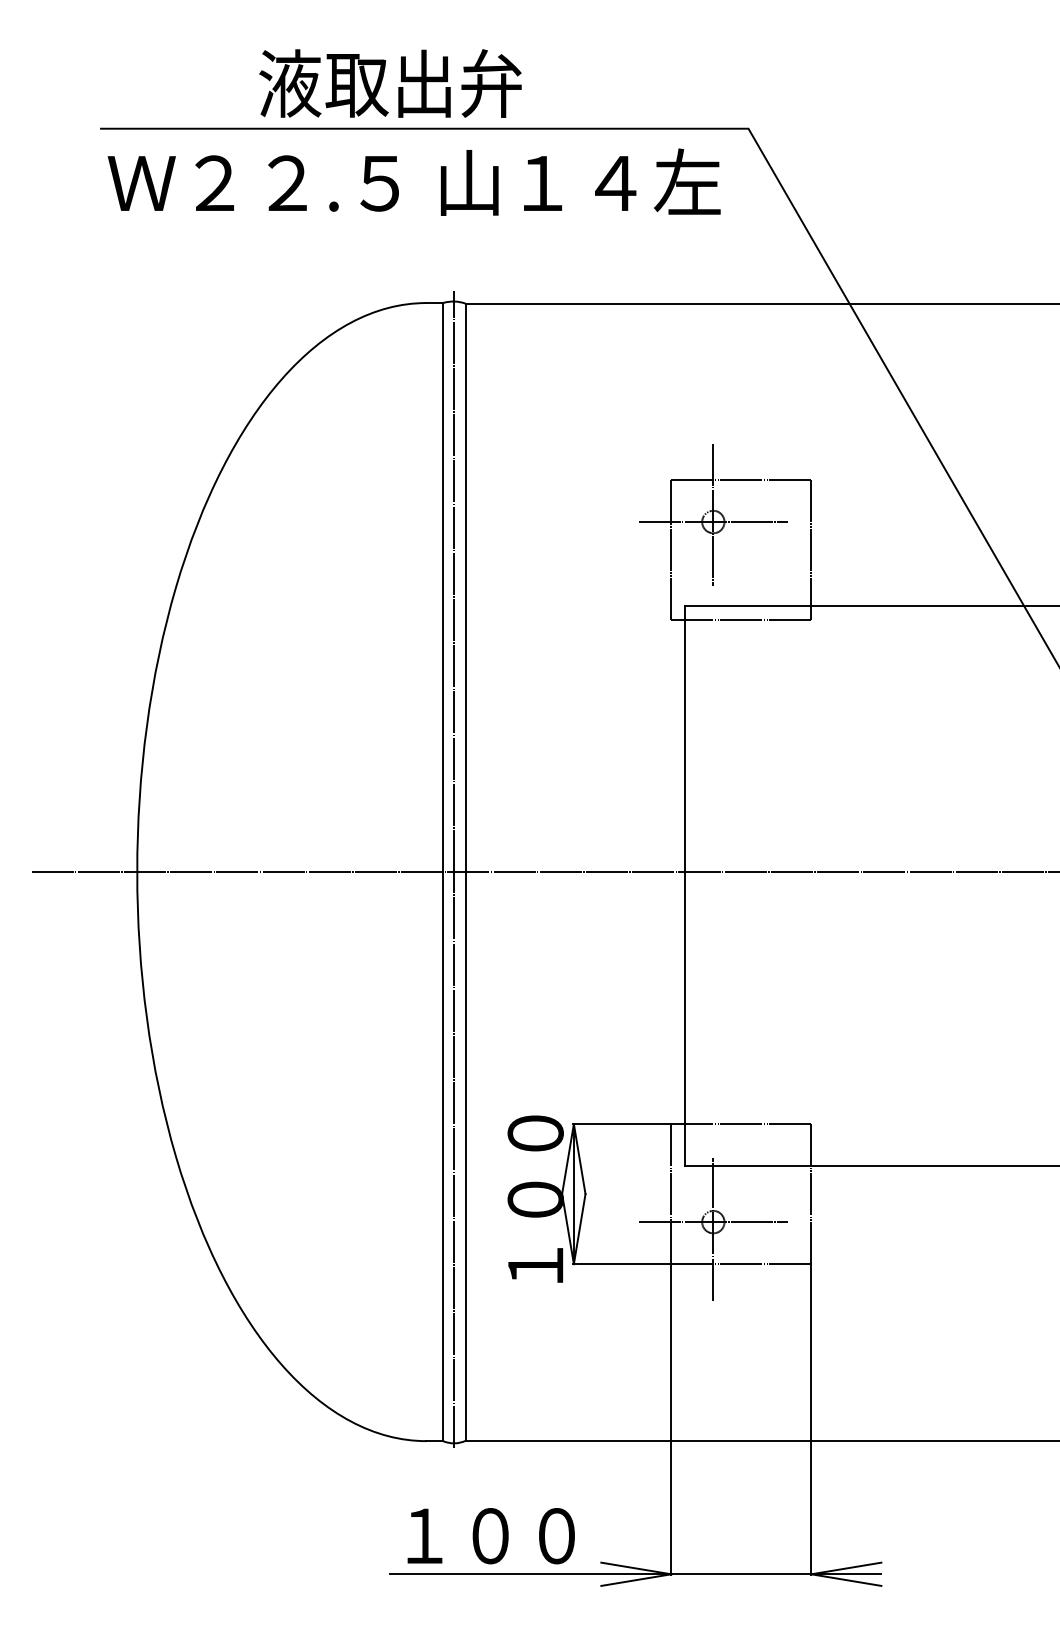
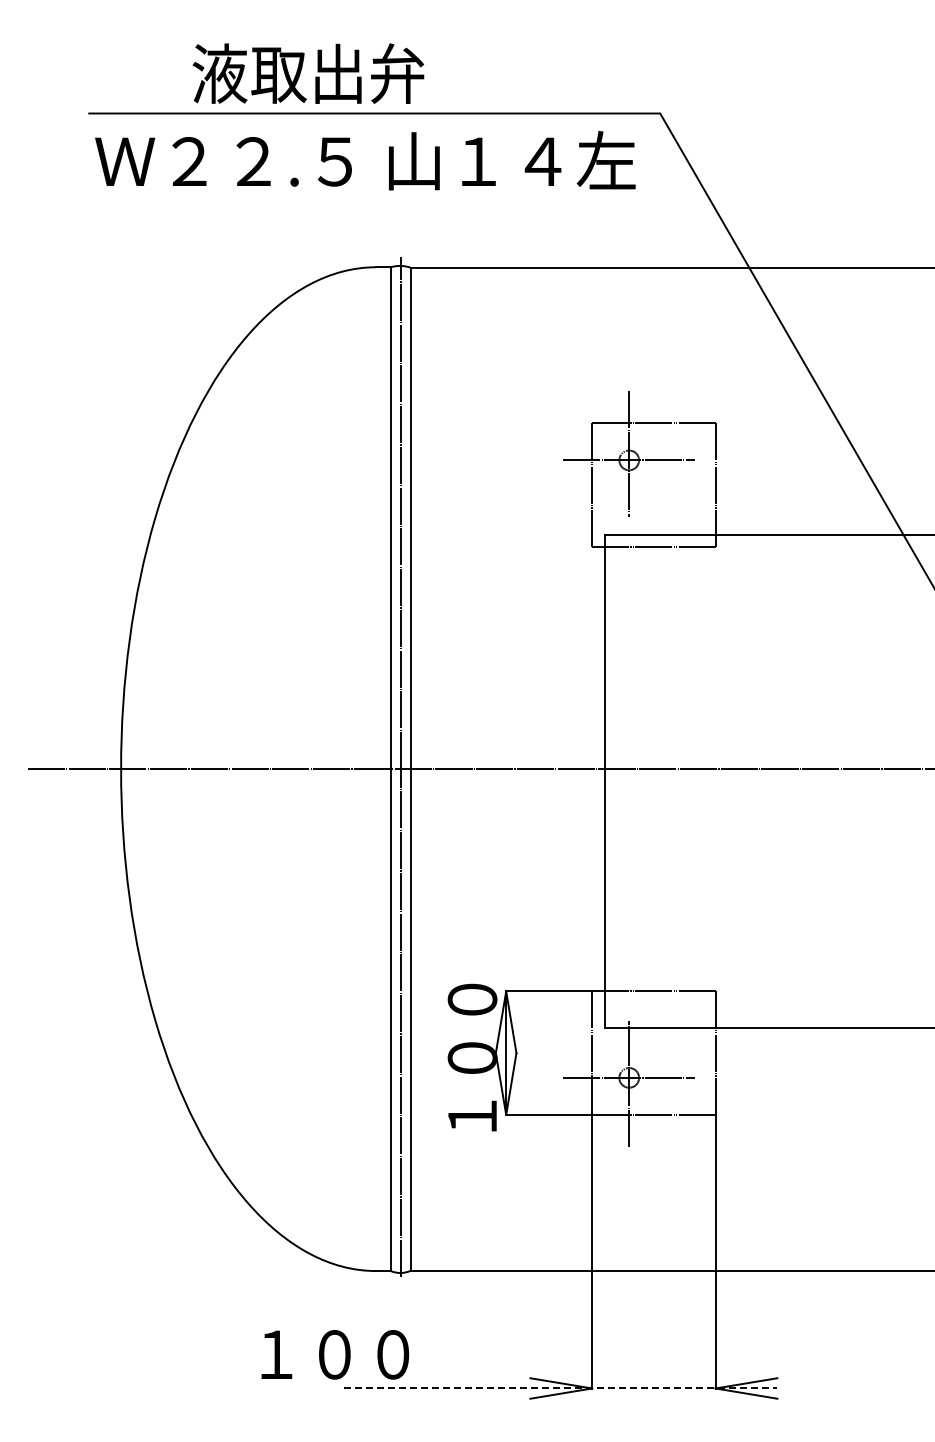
text: (390, 83) -> (308, 73), moved
text: (491, 1535) -> (335, 1354), moved
line: (635, 1574) -> (560, 1388), solid -> dashed

